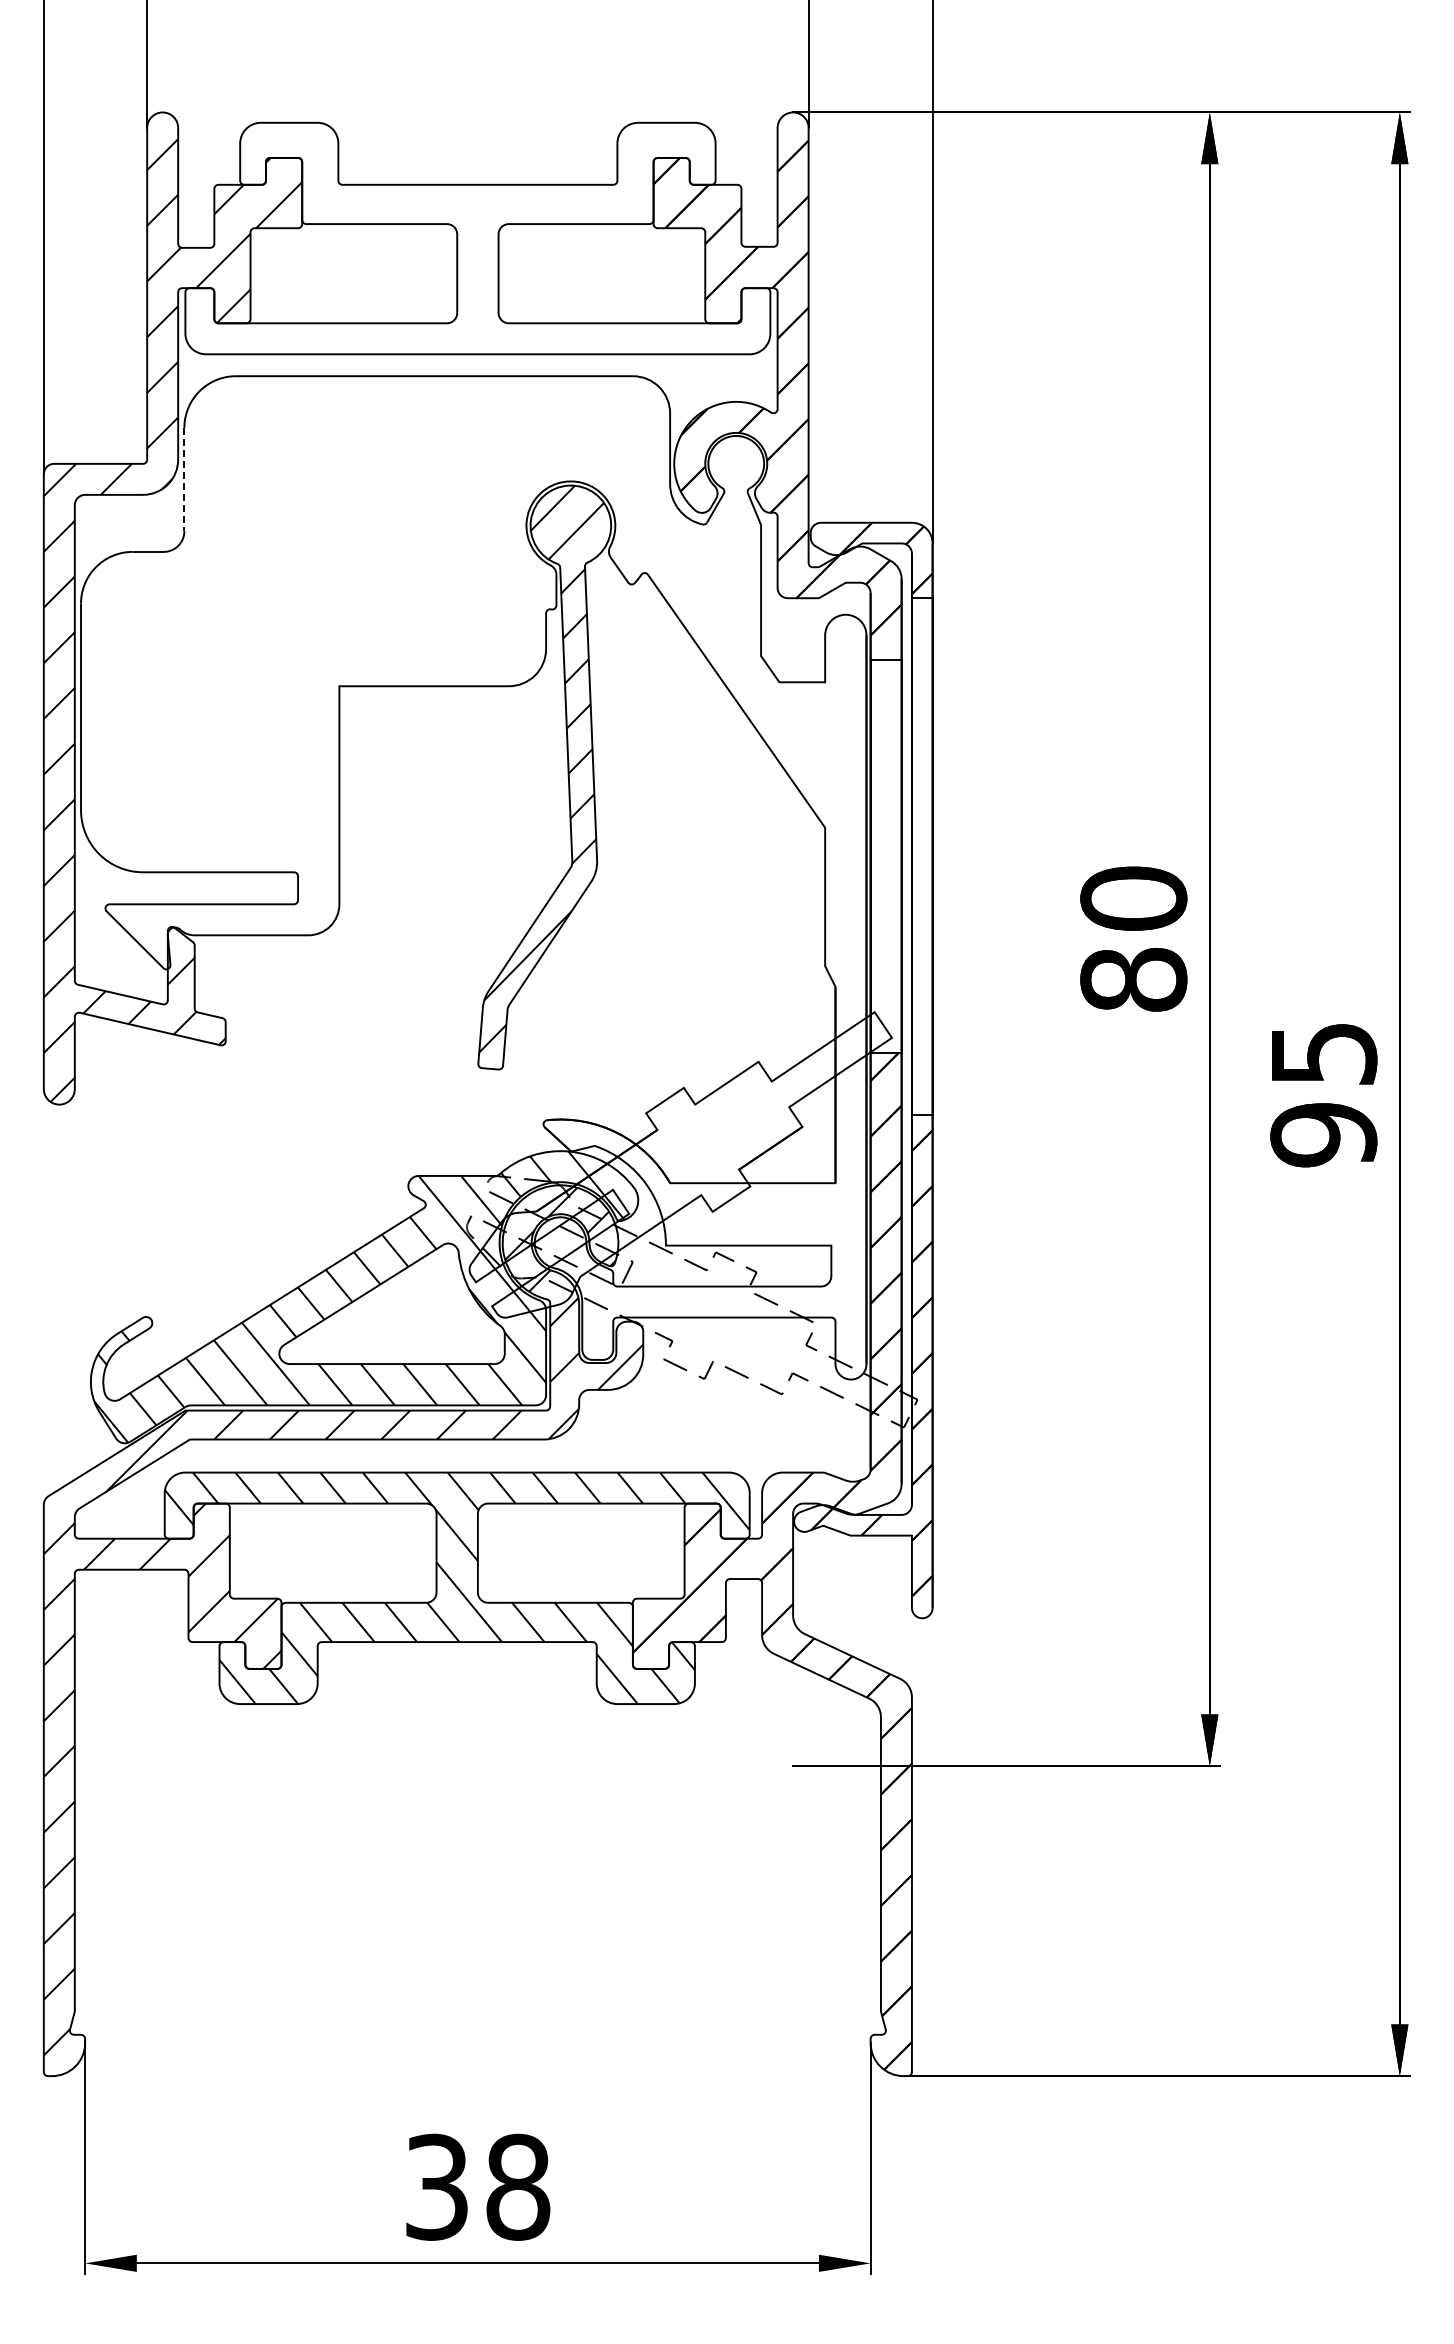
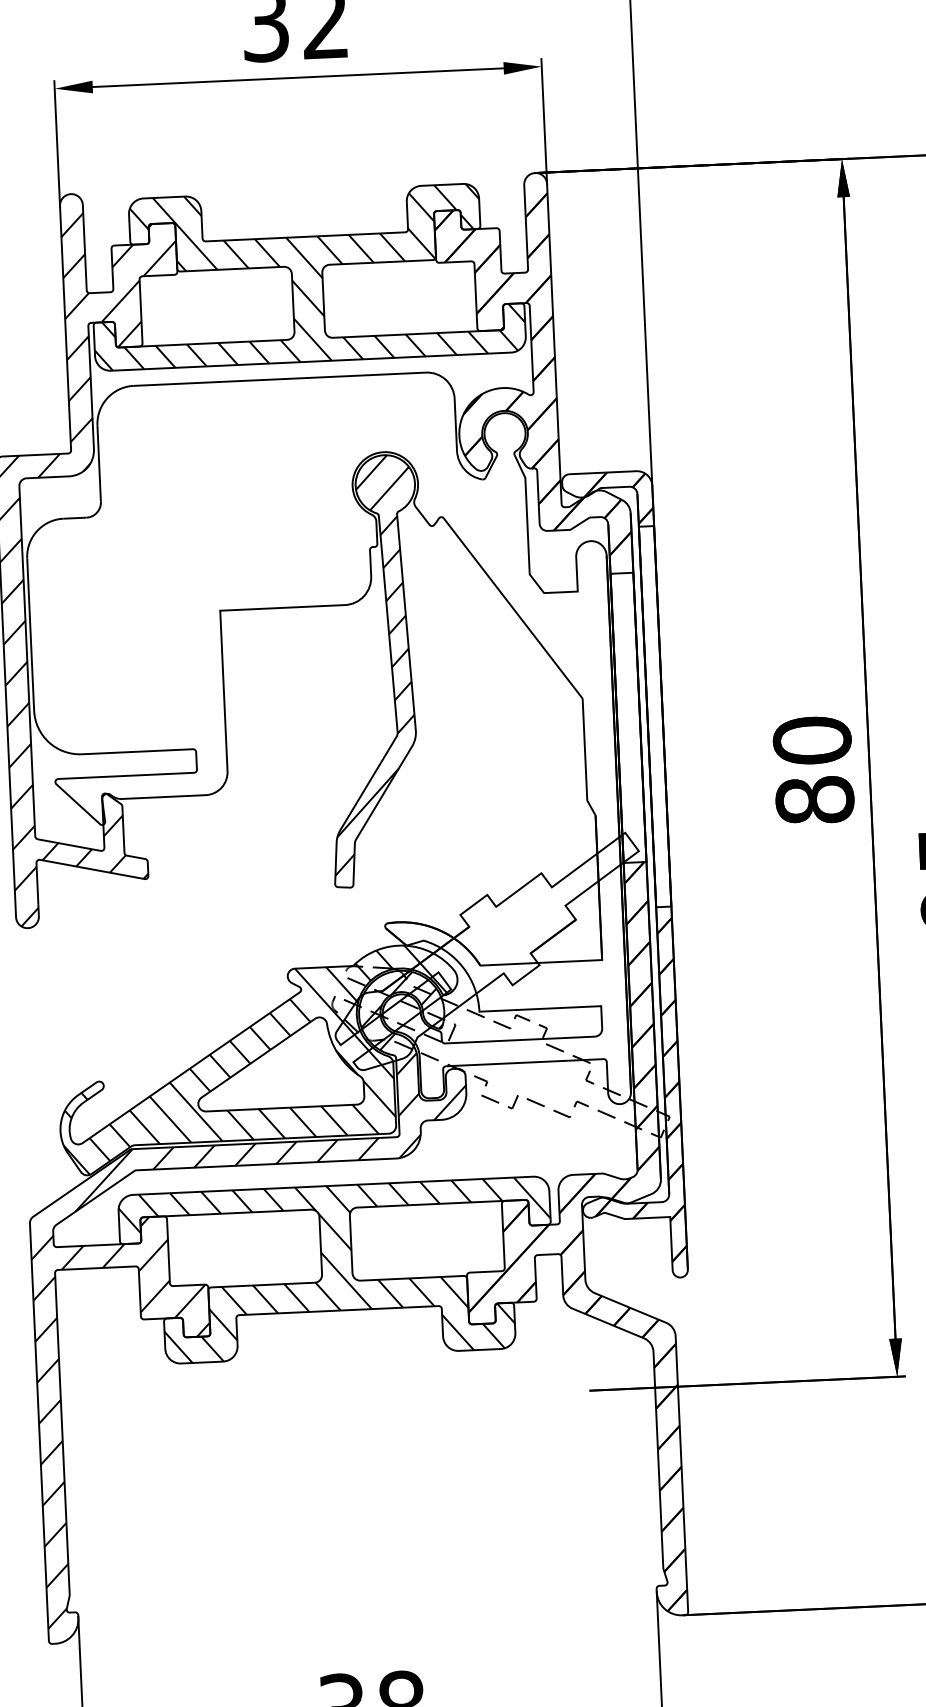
hatch: (477, 238) -> (306, 276), added
line: (184, 479) -> (99, 463), dashed -> solid

